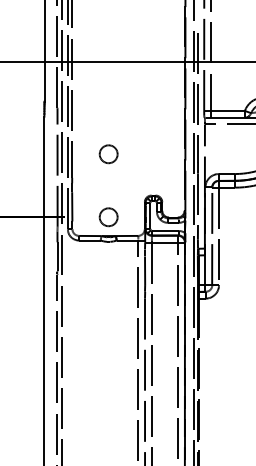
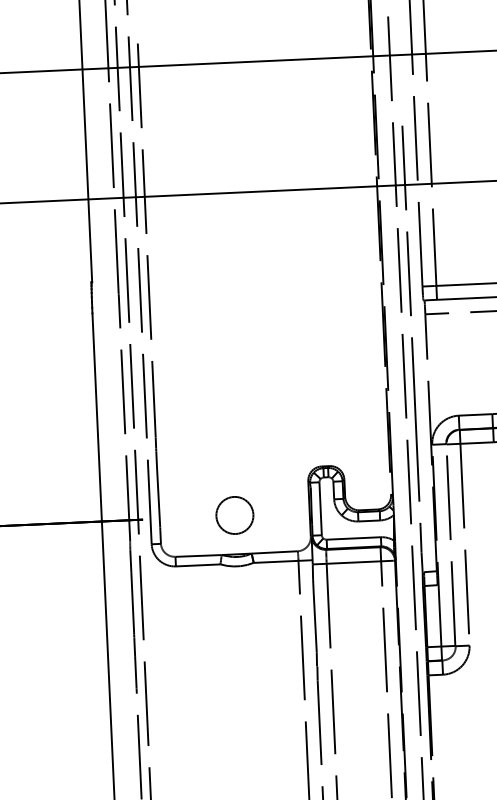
part: (108, 154) -> (228, 385), removed

